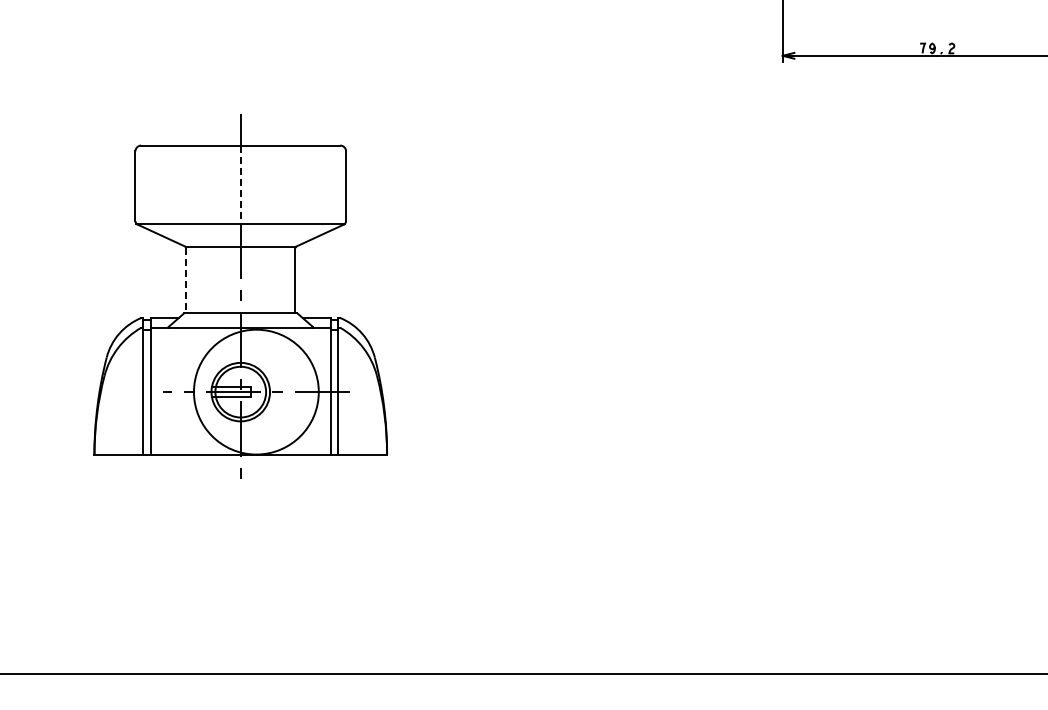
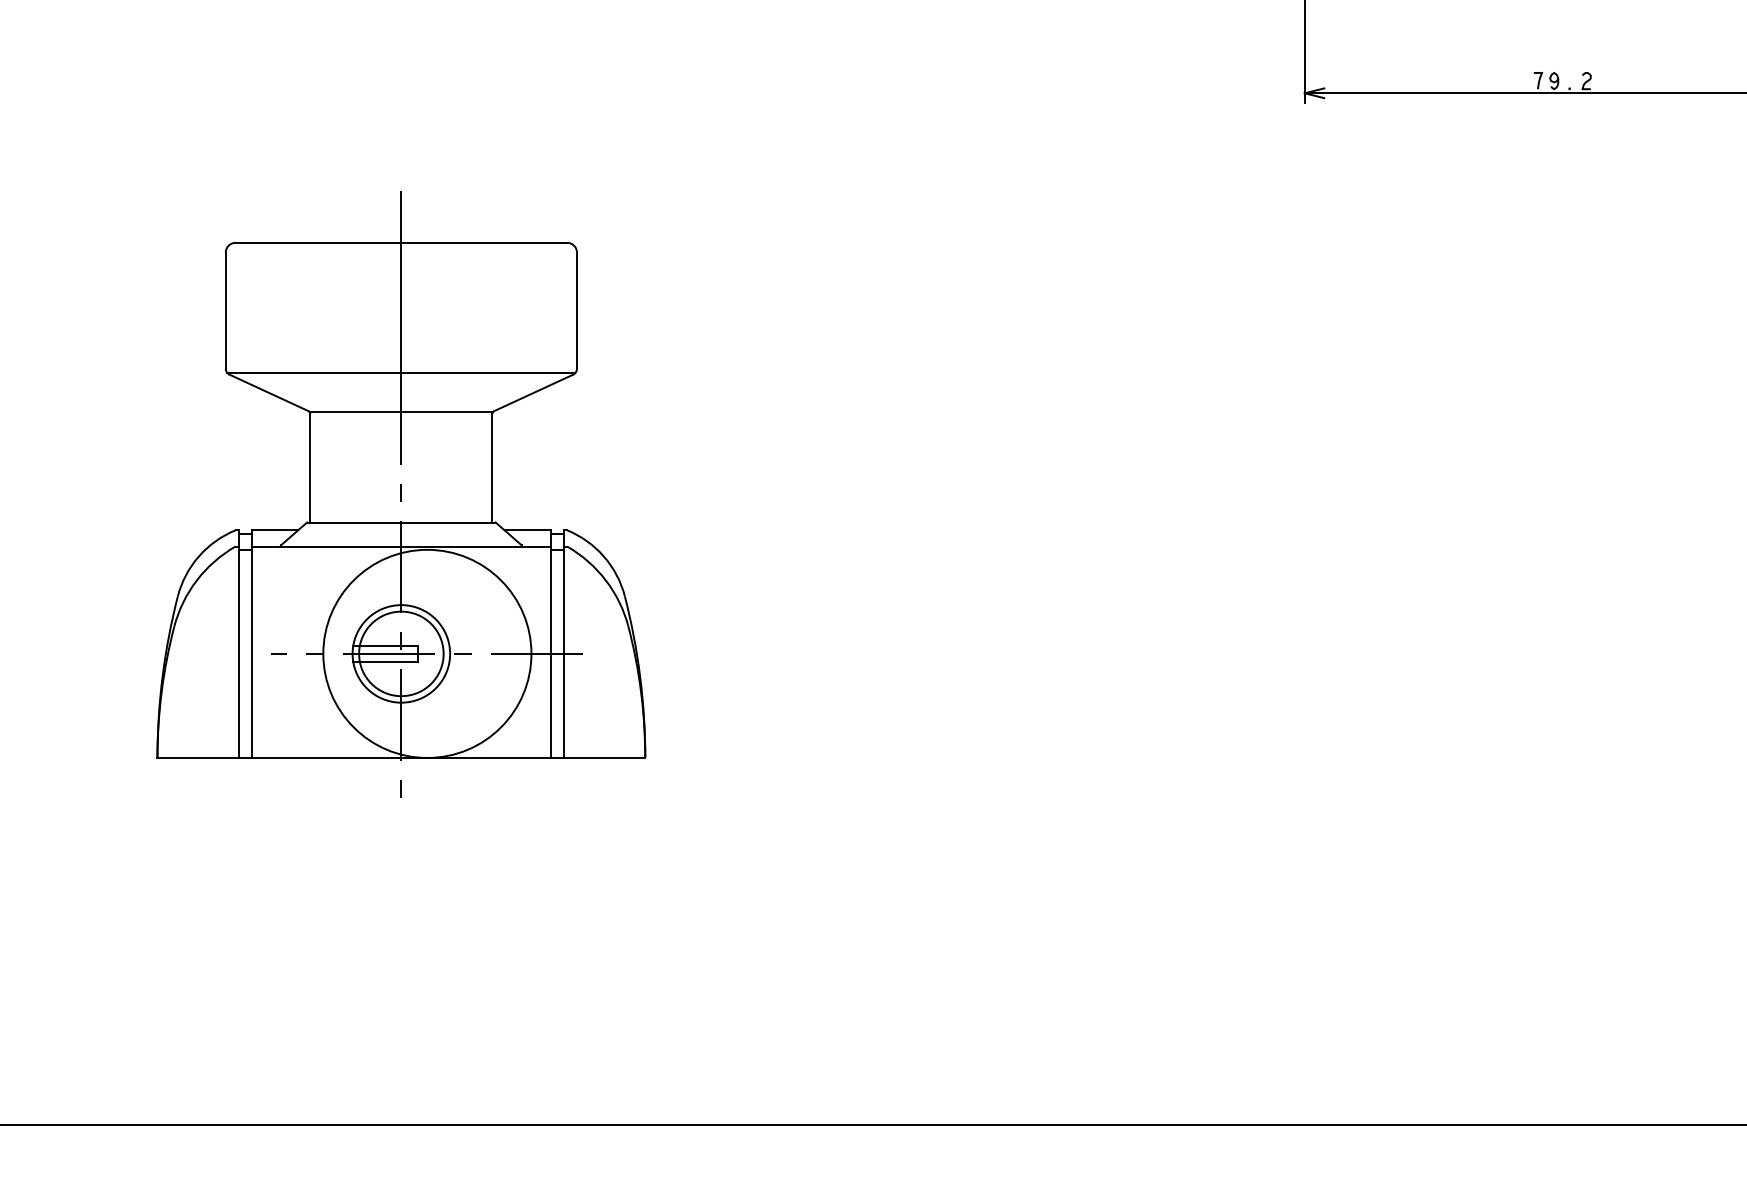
line: (240, 185) -> (400, 309), dashed -> solid
line: (186, 280) -> (310, 467), dashed -> solid

